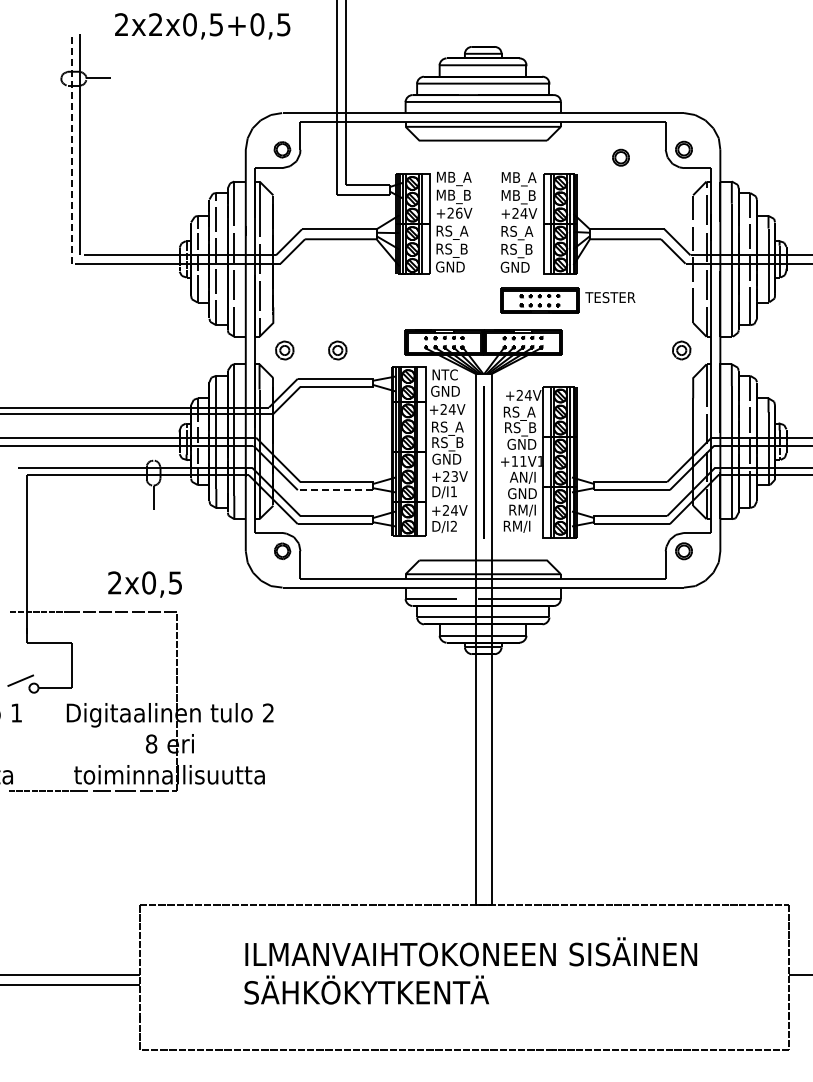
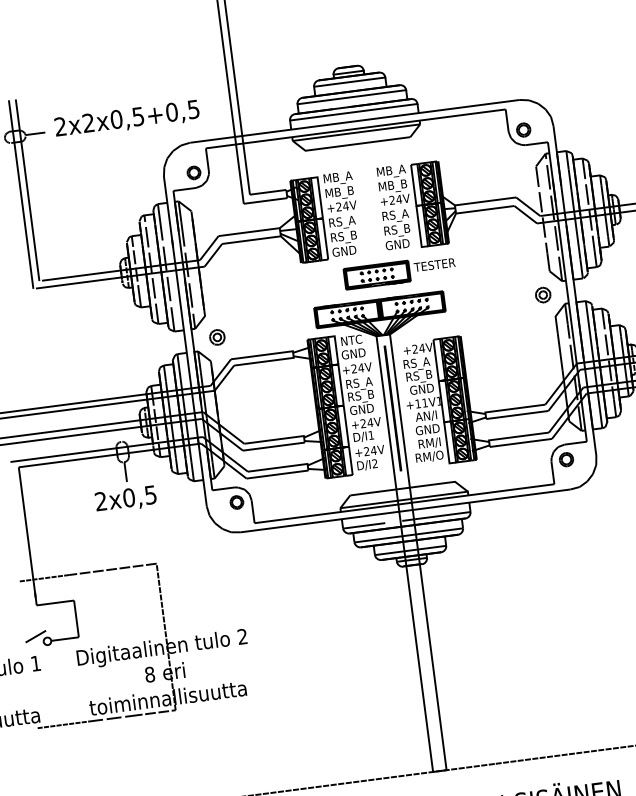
text: (202, 26) -> (127, 119), moved
line: (71, 148) -> (20, 194), dashed -> solid
part: (620, 157) -> (472, 143), removed
text: (458, 212) -> (345, 205), +26V -> +24V
part: (567, 300) -> (399, 271), moved
part: (337, 350) -> (260, 331), removed
text: (454, 476) -> (370, 422), +23V -> +24V
line: (335, 490) -> (273, 446), dashed -> solid
text: (532, 525) -> (439, 454), RM/I -> RM/O
text: (144, 584) -> (125, 499), moved

